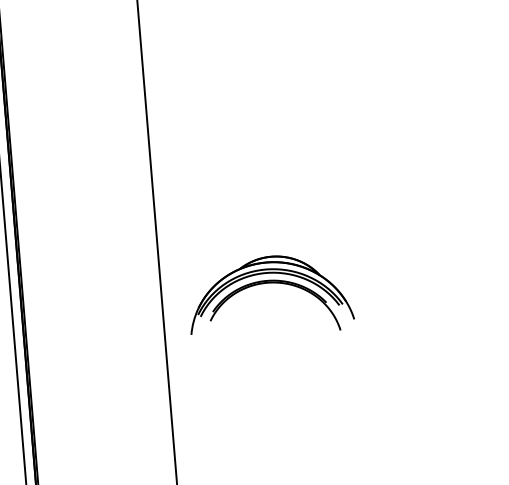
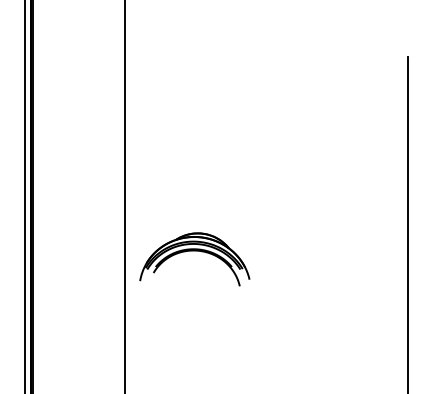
part: (268, 284) -> (194, 251), moved

